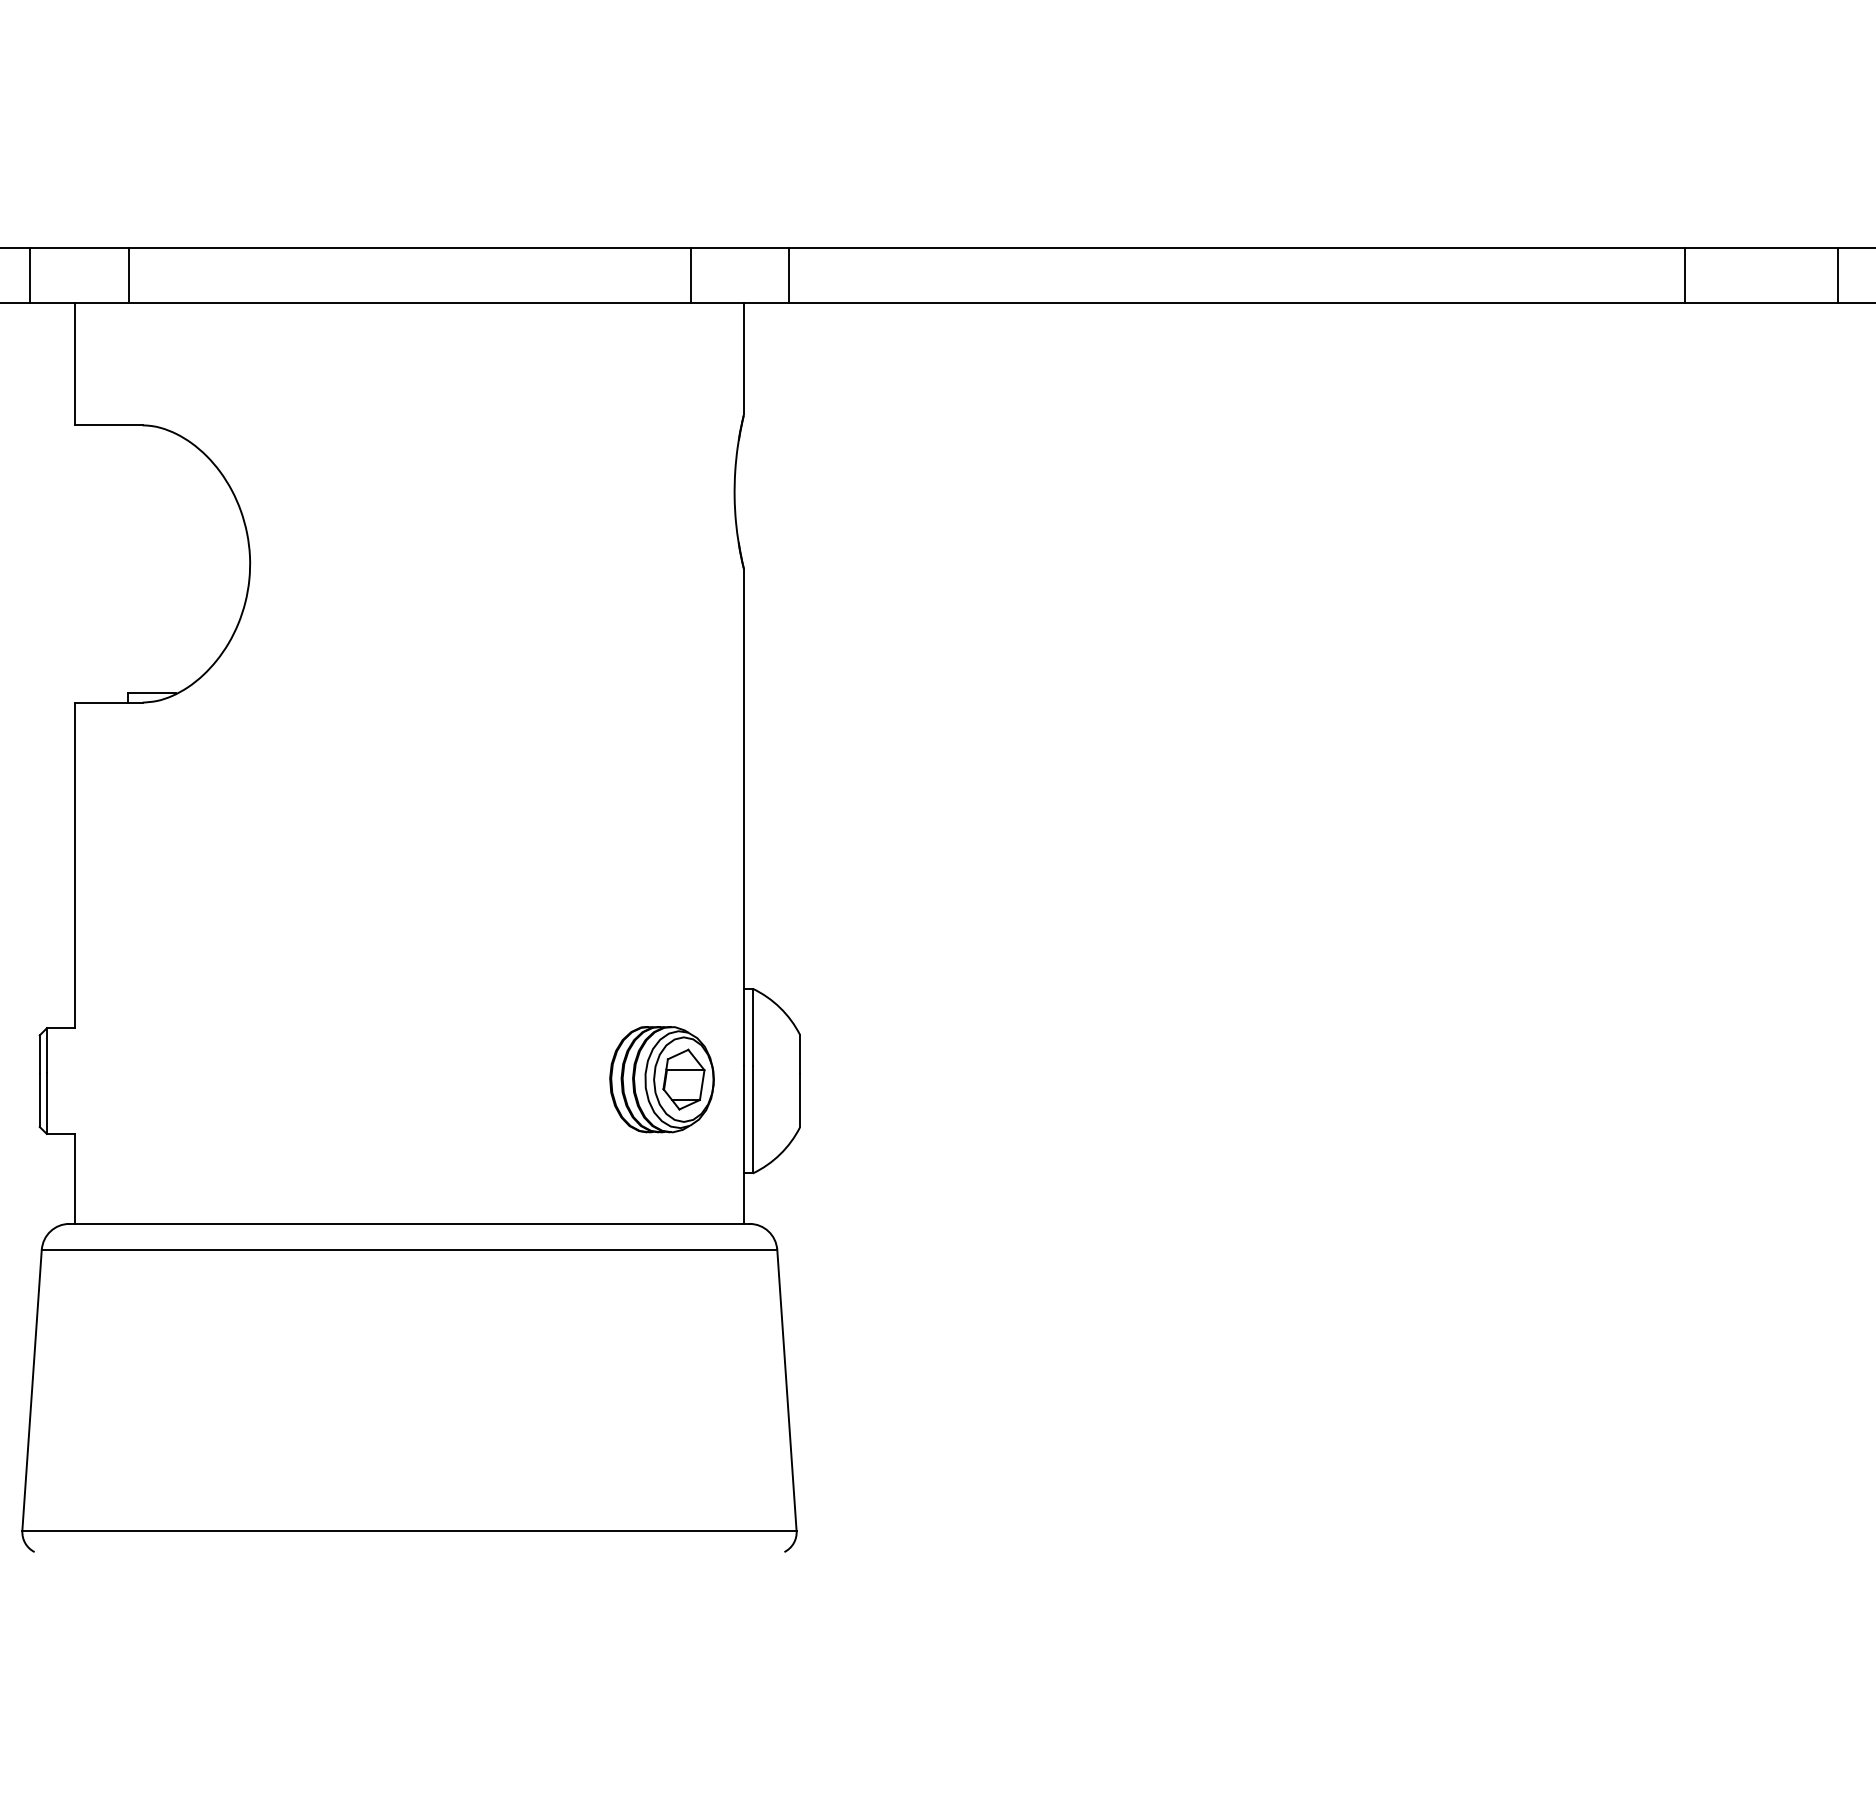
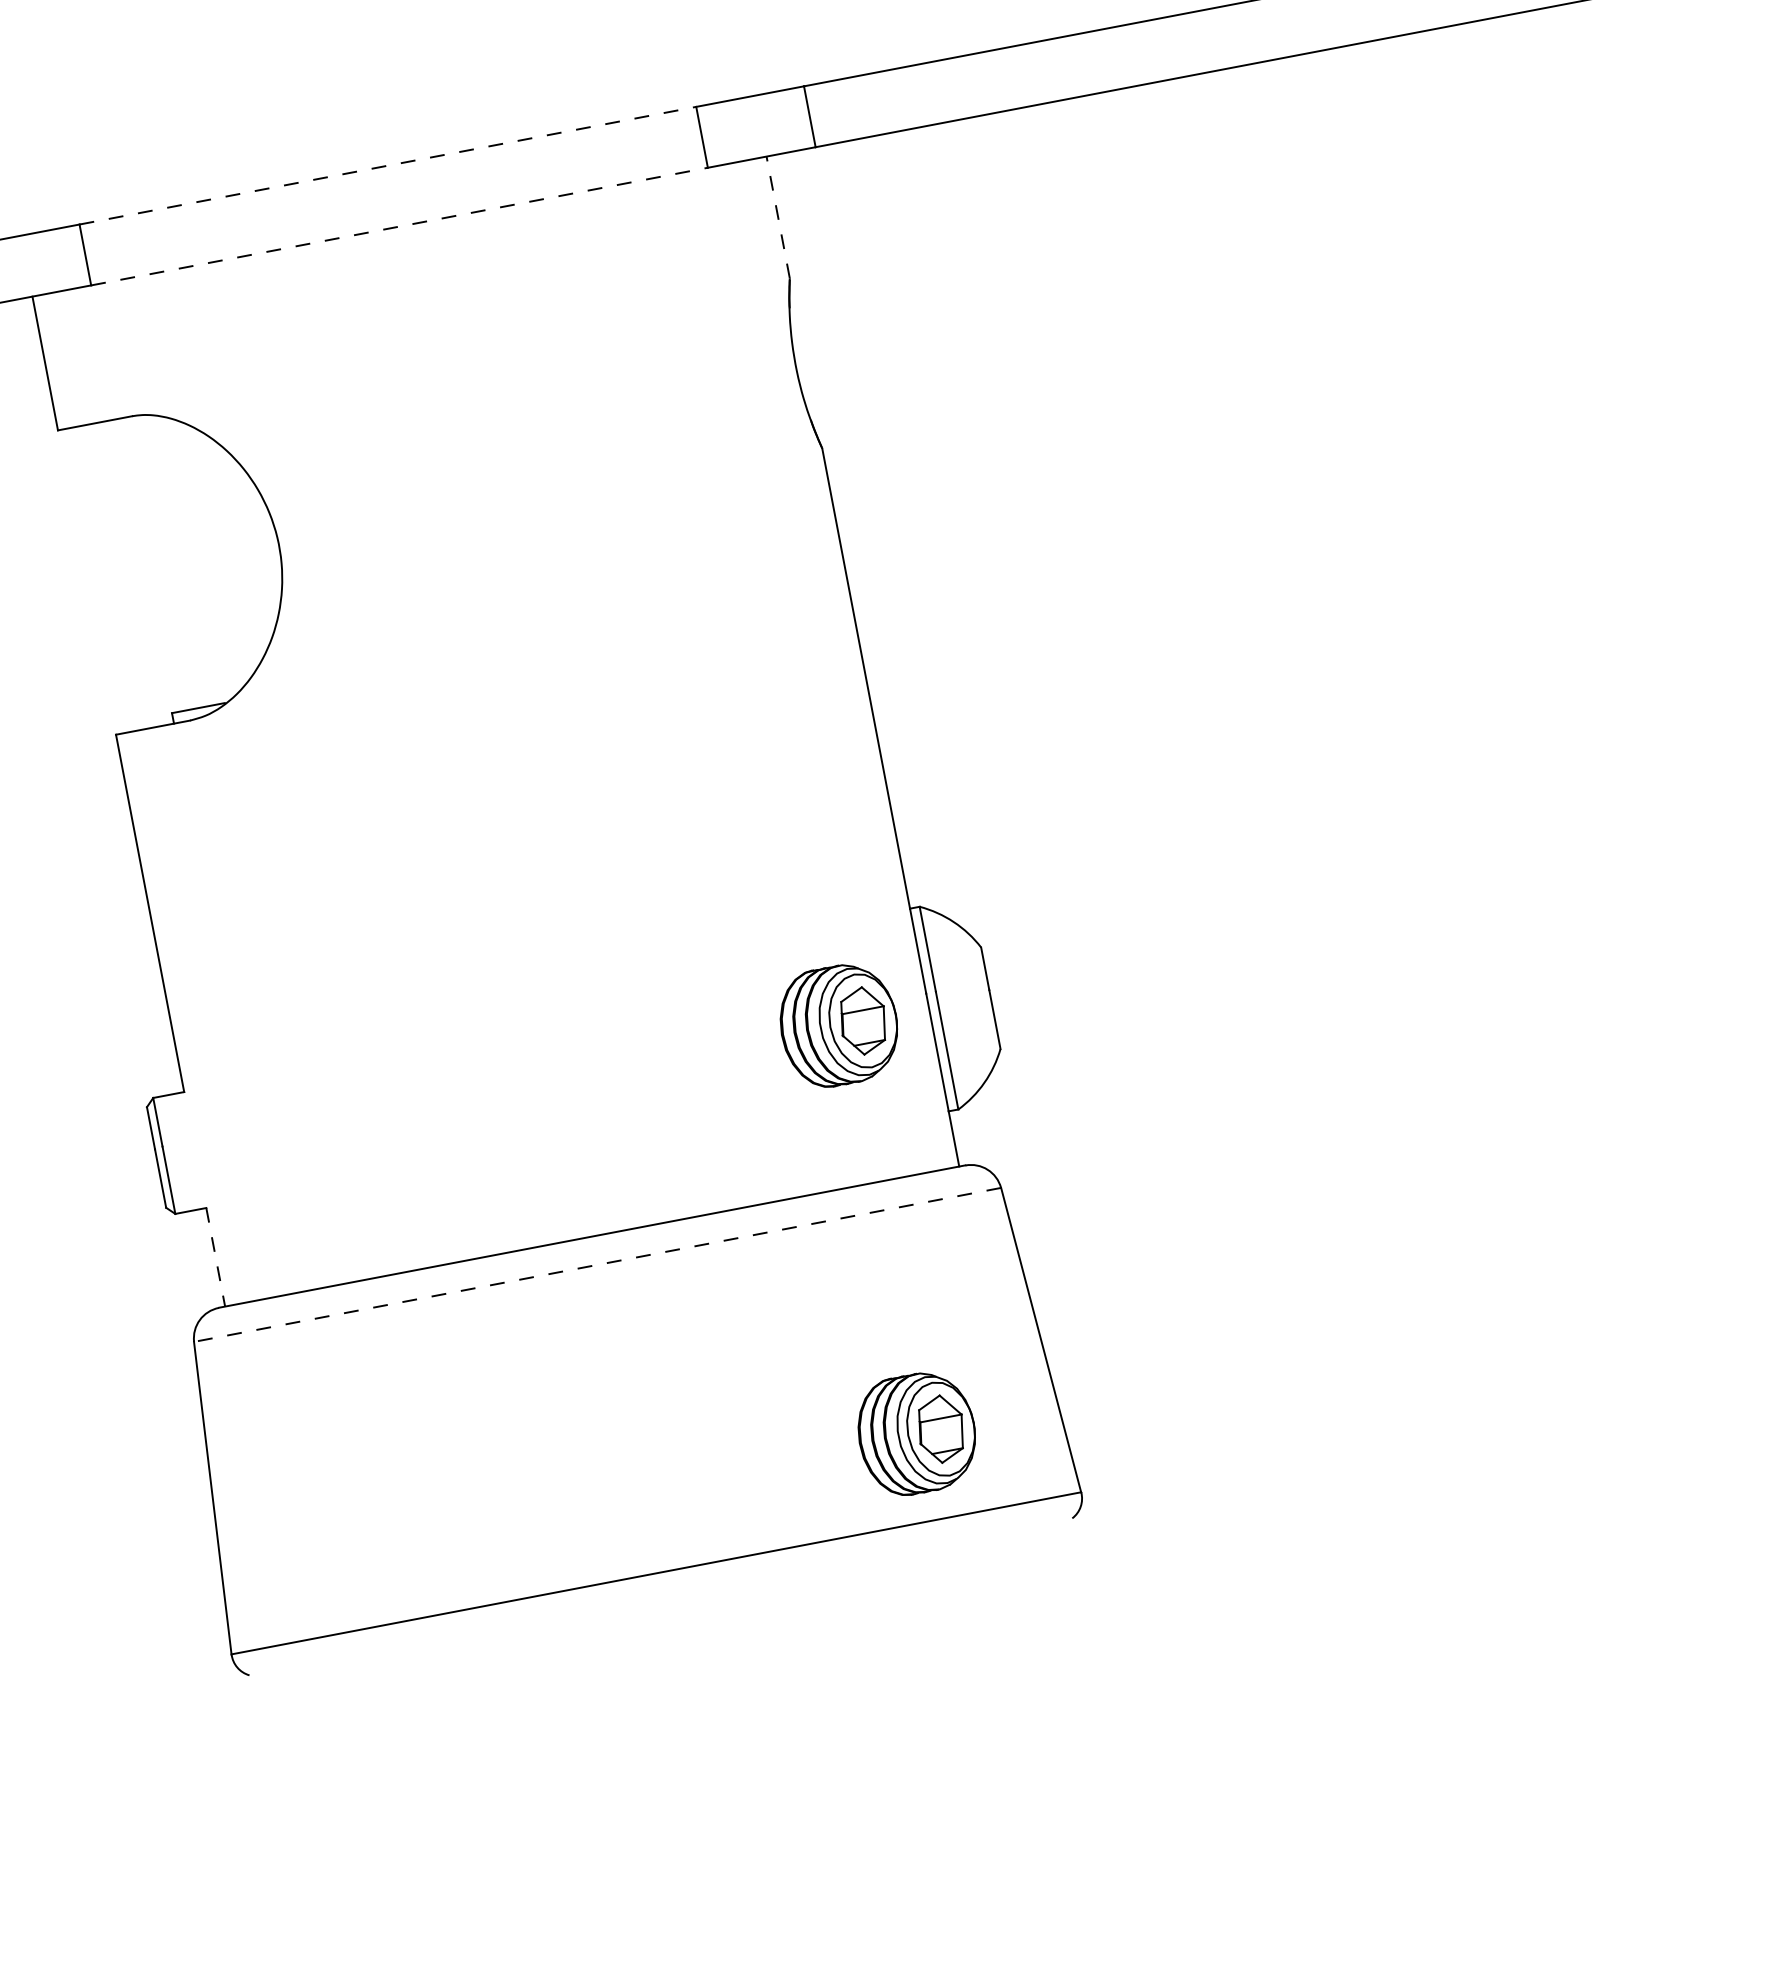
line: (409, 247) -> (387, 165), solid -> dashed
line: (409, 303) -> (399, 226), solid -> dashed
line: (744, 358) -> (778, 216), solid -> dashed
line: (75, 1178) -> (216, 1256), solid -> dashed
line: (409, 1249) -> (597, 1264), solid -> dashed
part: (661, 1451) -> (916, 1433), added

